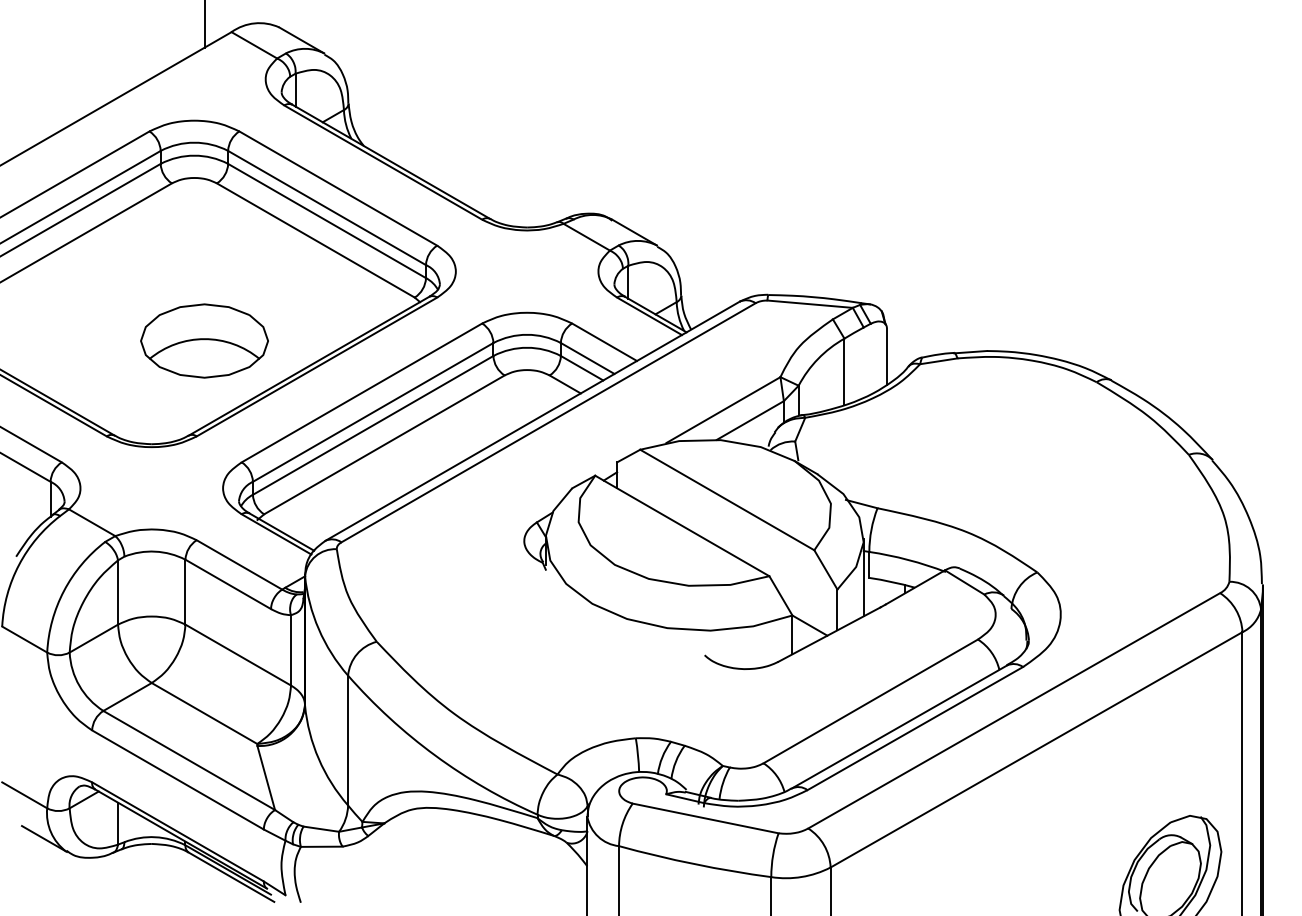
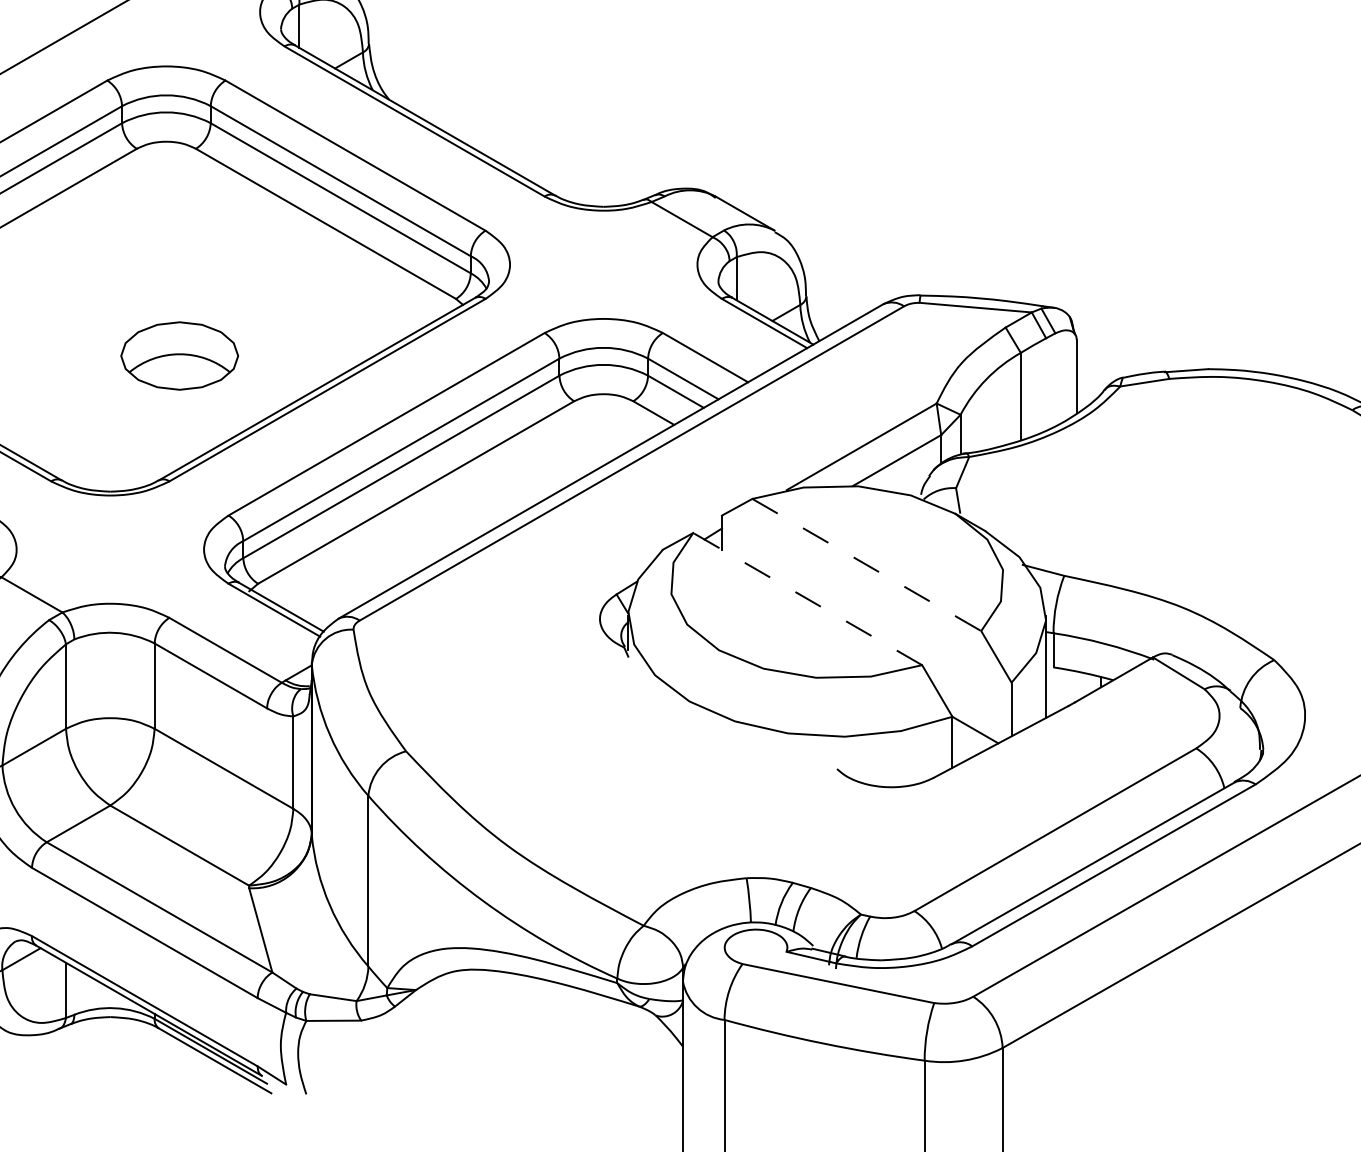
part: (204, 340) -> (179, 355), size x0.7
line: (727, 500) -> (867, 565), solid -> dashed
line: (682, 525) -> (807, 598), solid -> dashed

